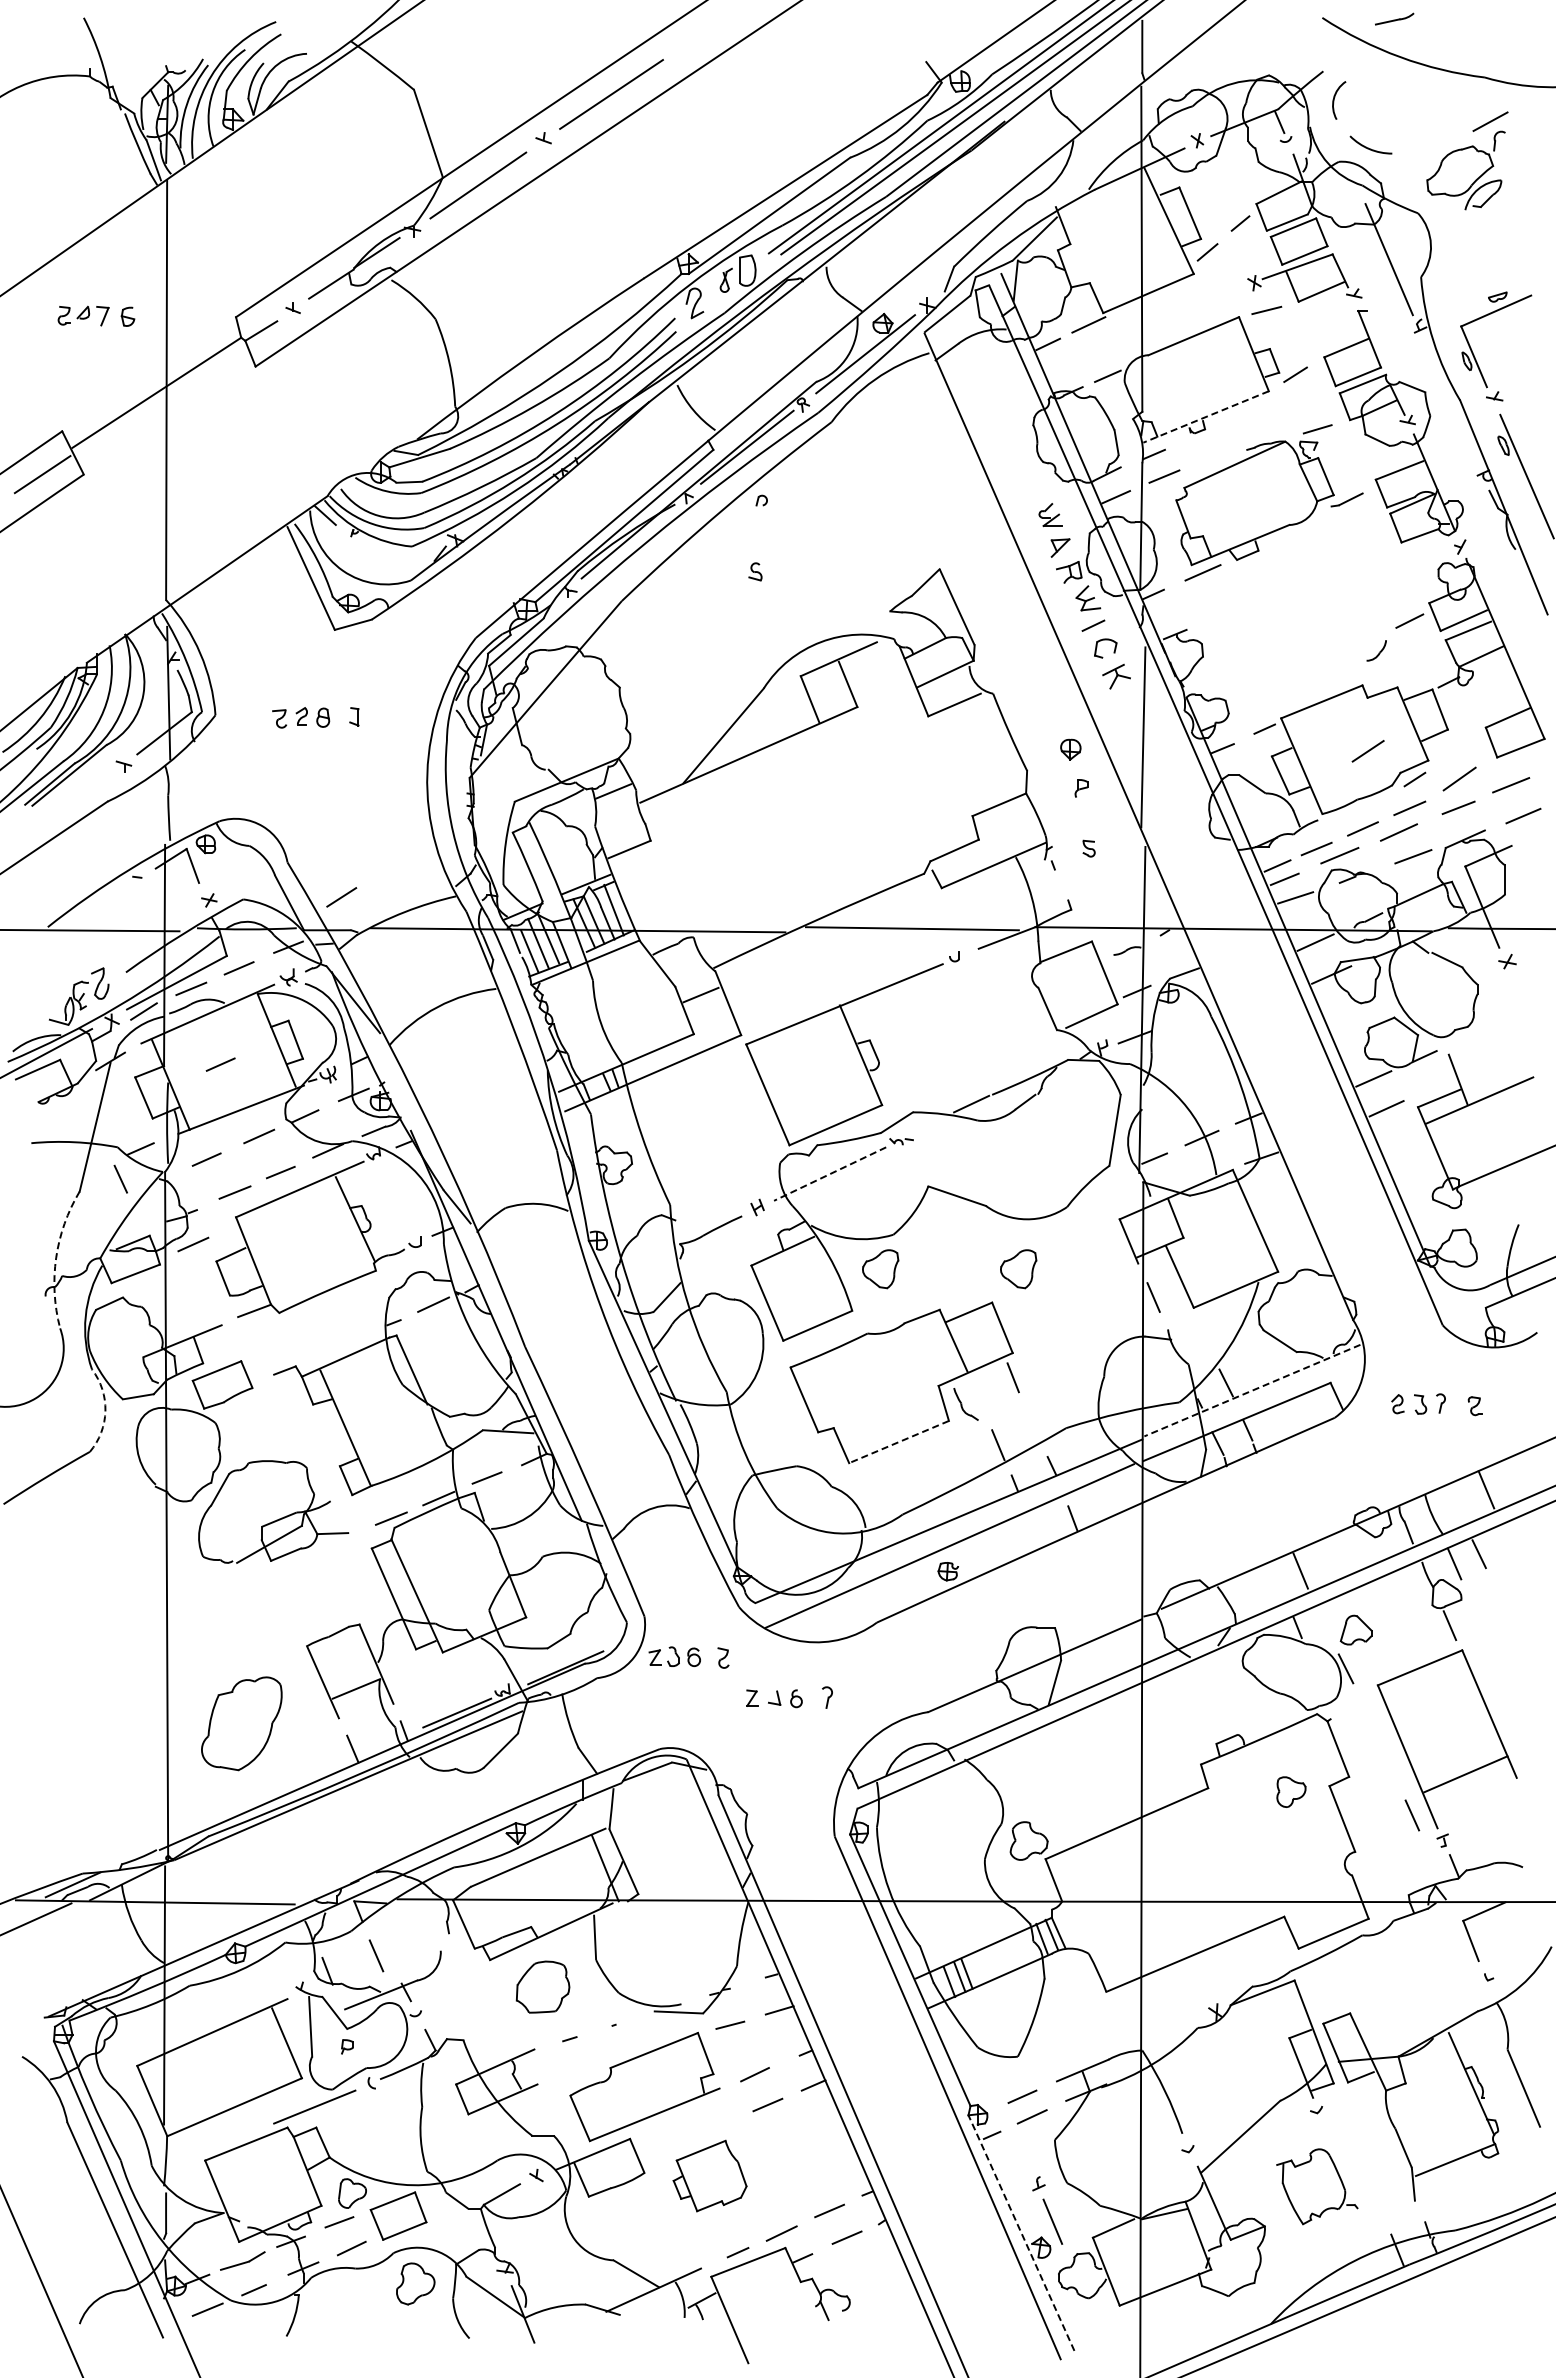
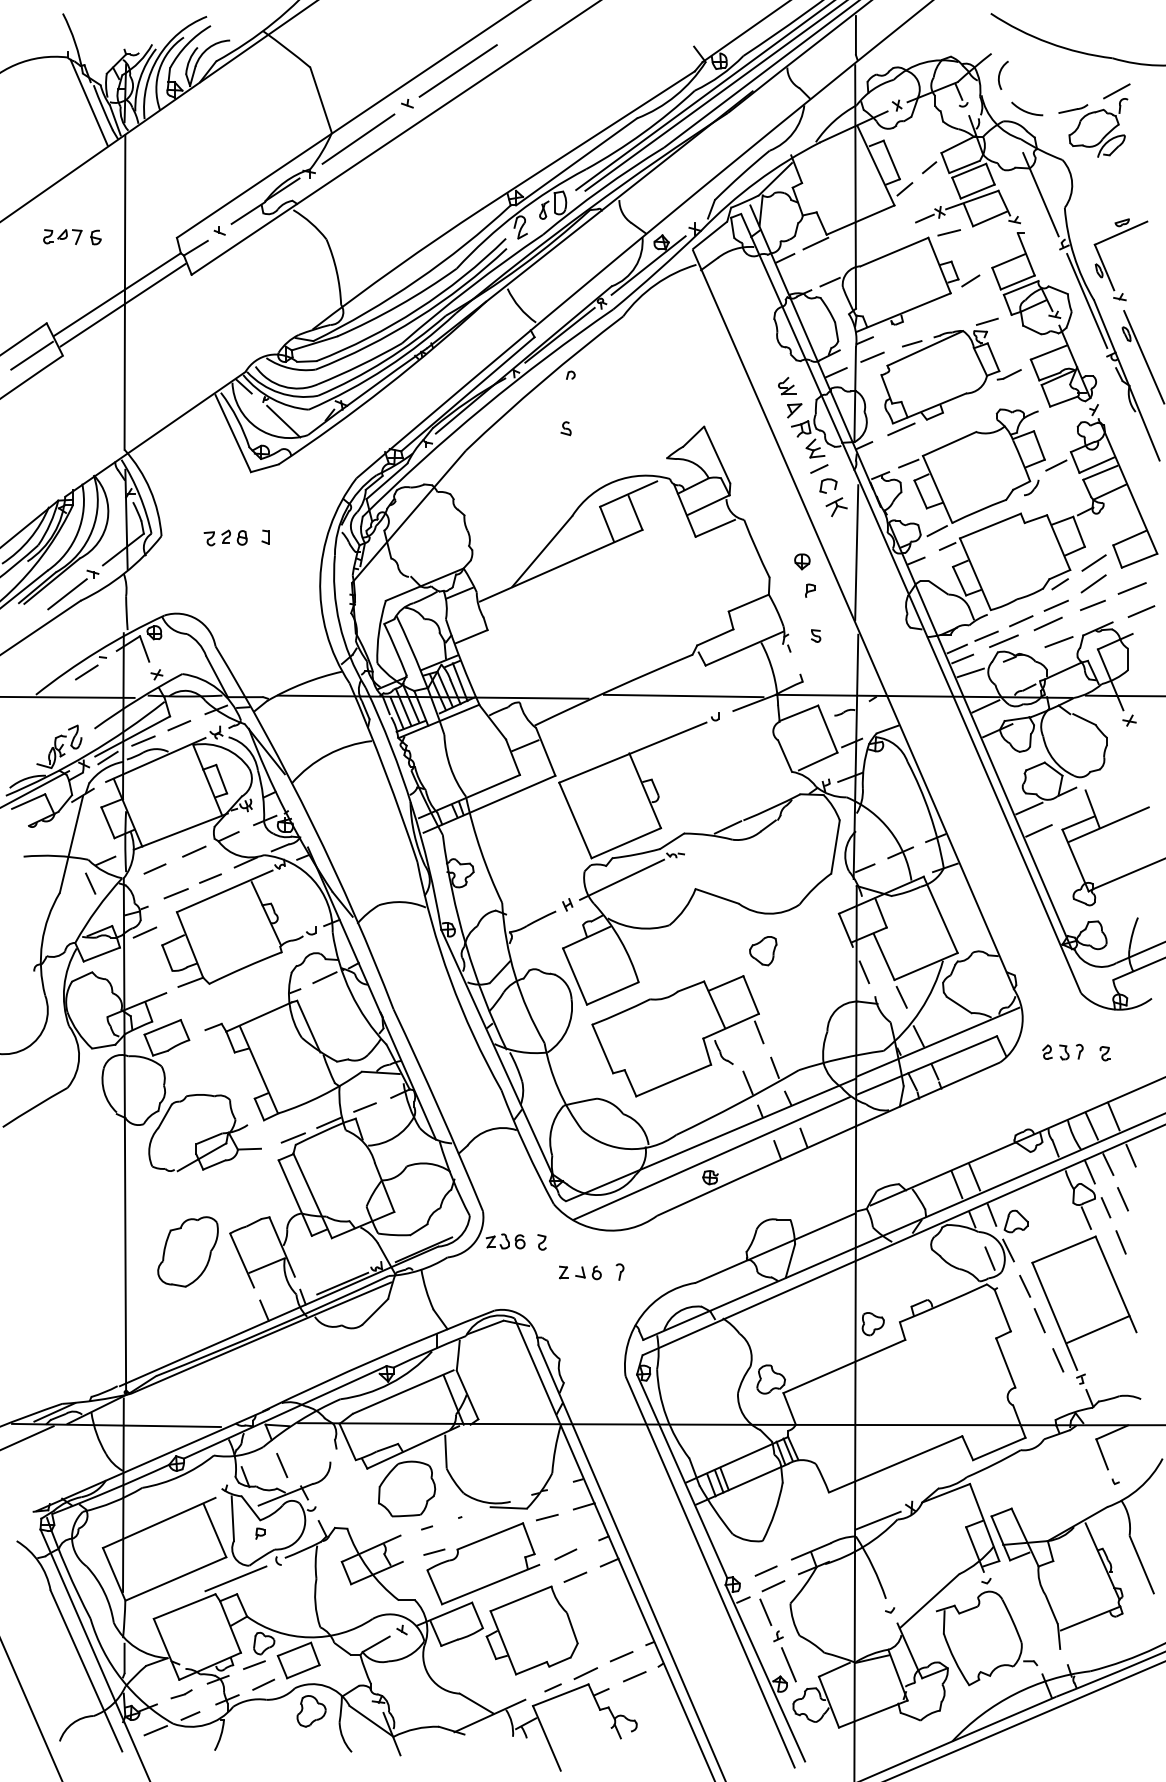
part: (1394, 18) -> (1073, 108), moved
line: (118, 136) -> (88, 102), added
line: (1234, 291) -> (925, 218), added
line: (1450, 401) -> (1086, 301), added
line: (163, 407) -> (122, 305), added
line: (1206, 416) -> (904, 312), dashed -> solid
line: (1217, 458) -> (912, 343), added
line: (378, 562) -> (283, 421), added
part: (1296, 630) -> (971, 472), added
line: (1367, 751) -> (1093, 563), moved
line: (89, 792) -> (67, 593), added
line: (341, 897) -> (86, 672), moved
line: (220, 1064) -> (165, 797), removed
line: (829, 1174) -> (621, 880), dashed -> solid
arc: (56, 1258) -> (42, 943), dashed -> solid
part: (880, 1269) -> (659, 951), removed
line: (1203, 1330) -> (901, 997), added
line: (1251, 1390) -> (937, 1041), dashed -> solid
arc: (105, 1411) -> (79, 1057), dashed -> solid
line: (1034, 1424) -> (775, 1067), added
line: (898, 1442) -> (673, 1080), dashed -> solid
line: (1456, 1502) -> (1091, 1125), added
line: (1037, 1534) -> (777, 1149), added
line: (1509, 1541) -> (1131, 1155), added
line: (1276, 1580) -> (956, 1184), added
line: (1498, 1600) -> (1122, 1199), added
line: (1475, 1611) -> (1105, 1207), added
line: (1323, 1621) -> (991, 1215), added
line: (1496, 1657) -> (1121, 1242), added
line: (1321, 1679) -> (990, 1258), added
line: (1367, 1716) -> (1024, 1286), added
part: (241, 1723) -> (187, 1251), moved
line: (1387, 1762) -> (1039, 1320), added
part: (1291, 1791) -> (873, 1323), moved
part: (542, 1986) -> (406, 1488), size x1.43
line: (1172, 2029) -> (878, 1520), added
line: (579, 2071) -> (434, 1552), added
line: (1021, 2151) -> (765, 1612), added
part: (709, 2175) -> (531, 1630), size x1.67
part: (1317, 2186) -> (987, 1638), size x1.67
line: (1021, 2232) -> (765, 1672), dashed -> solid
part: (241, 2260) -> (181, 1693), size x0.62

